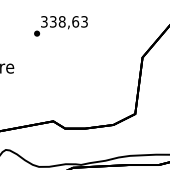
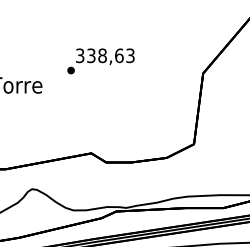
text: (60, 26) -> (100, 61), moved

